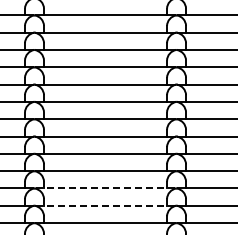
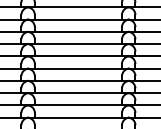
line: (105, 188) -> (78, 105), dashed -> solid
line: (105, 205) -> (78, 117), dashed -> solid

